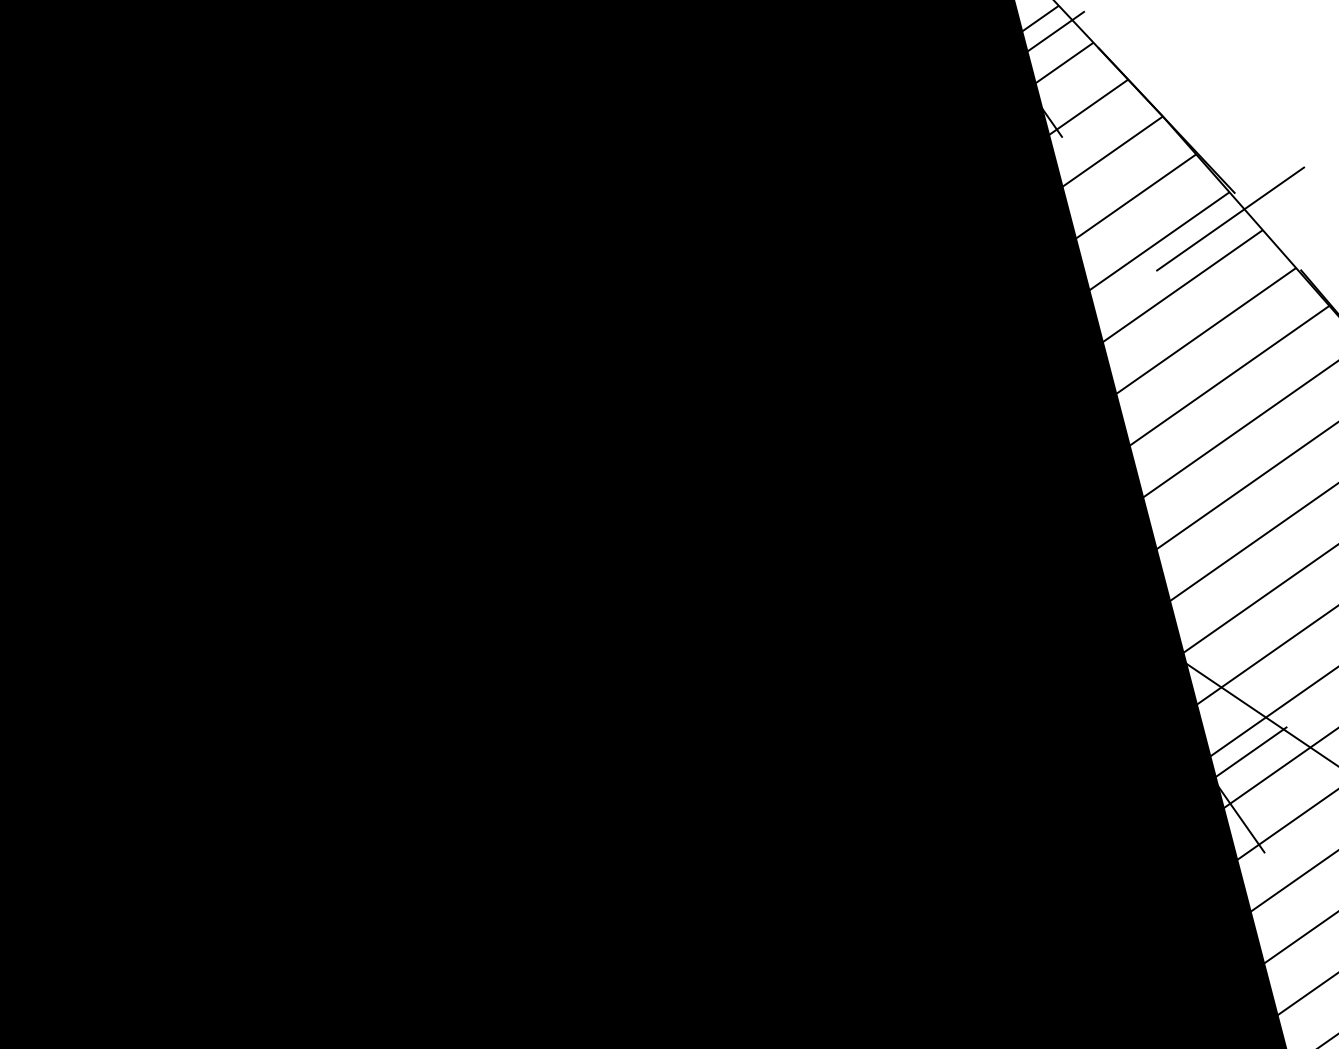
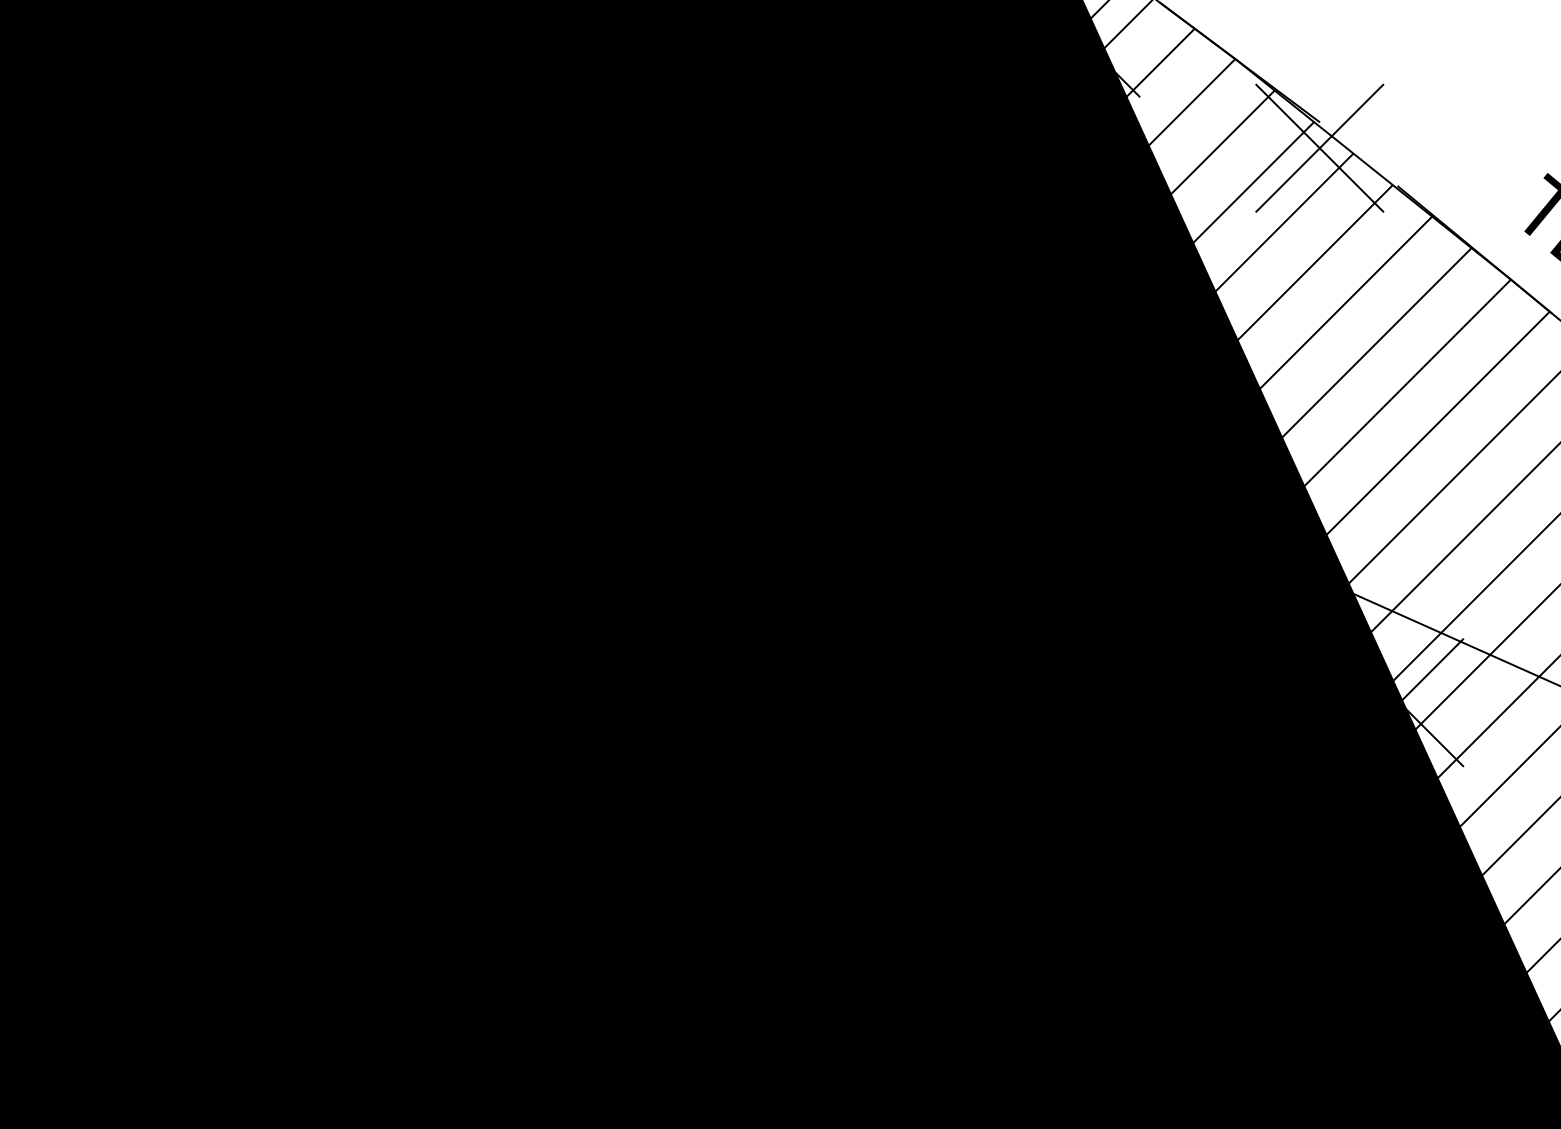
line: (1230, 218) -> (1319, 147), added

